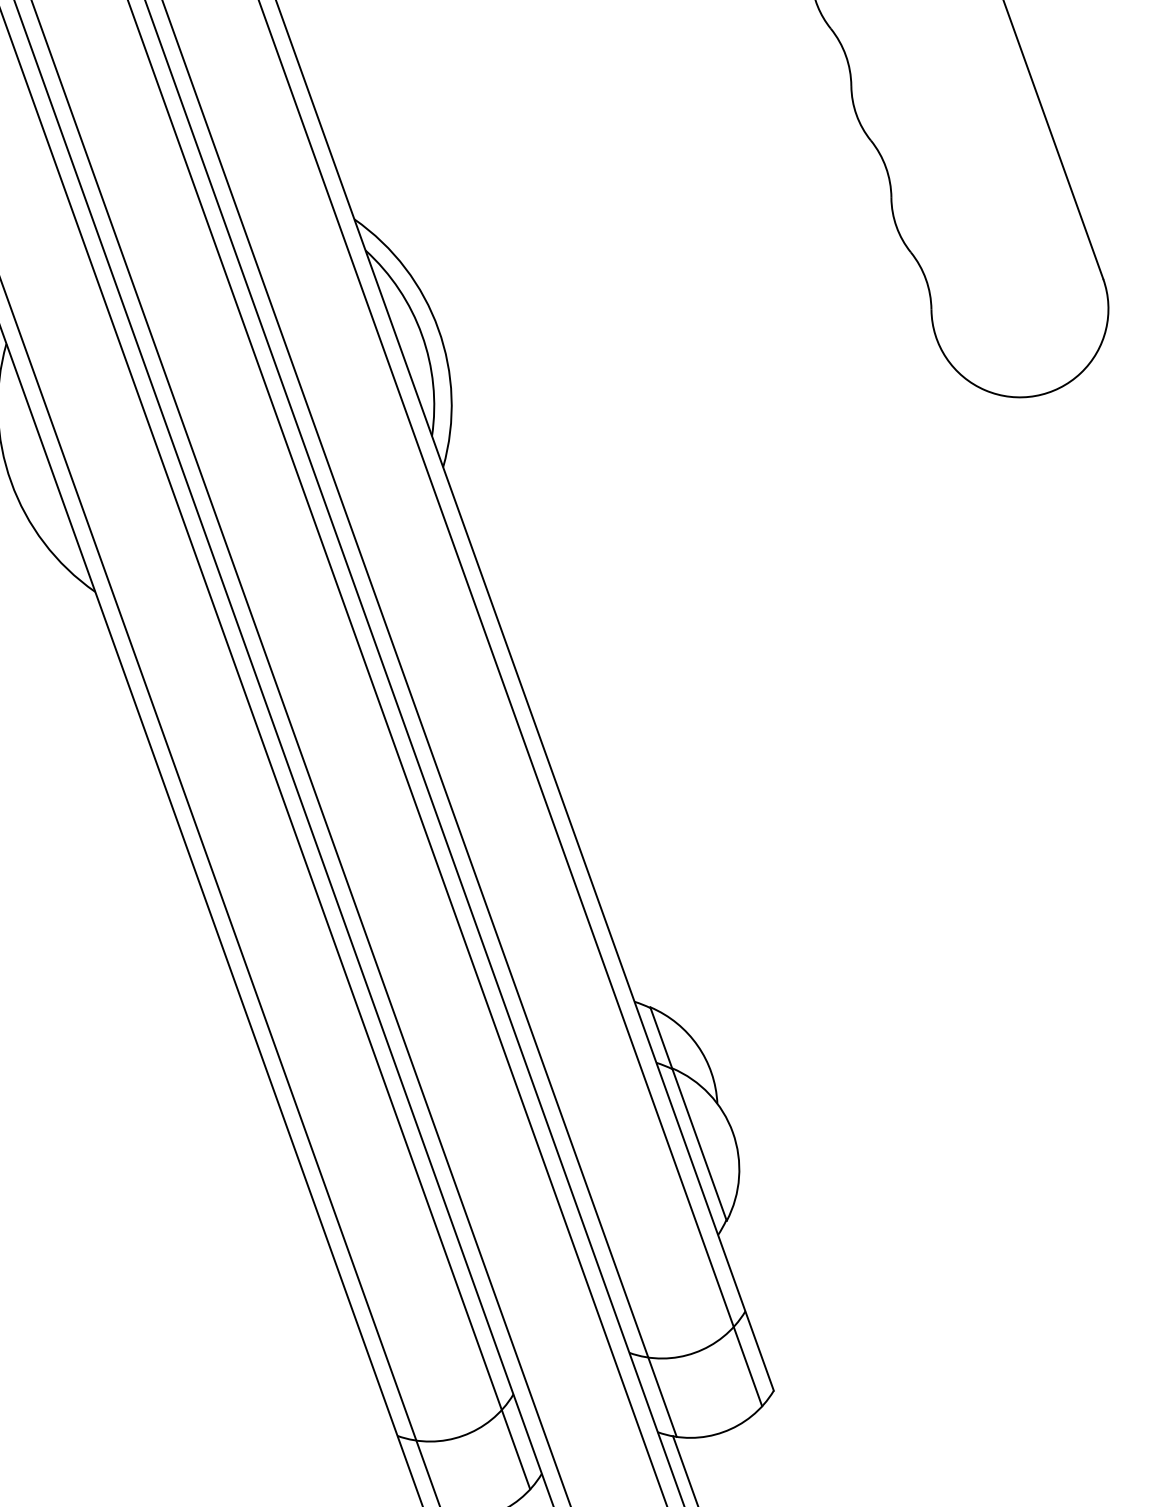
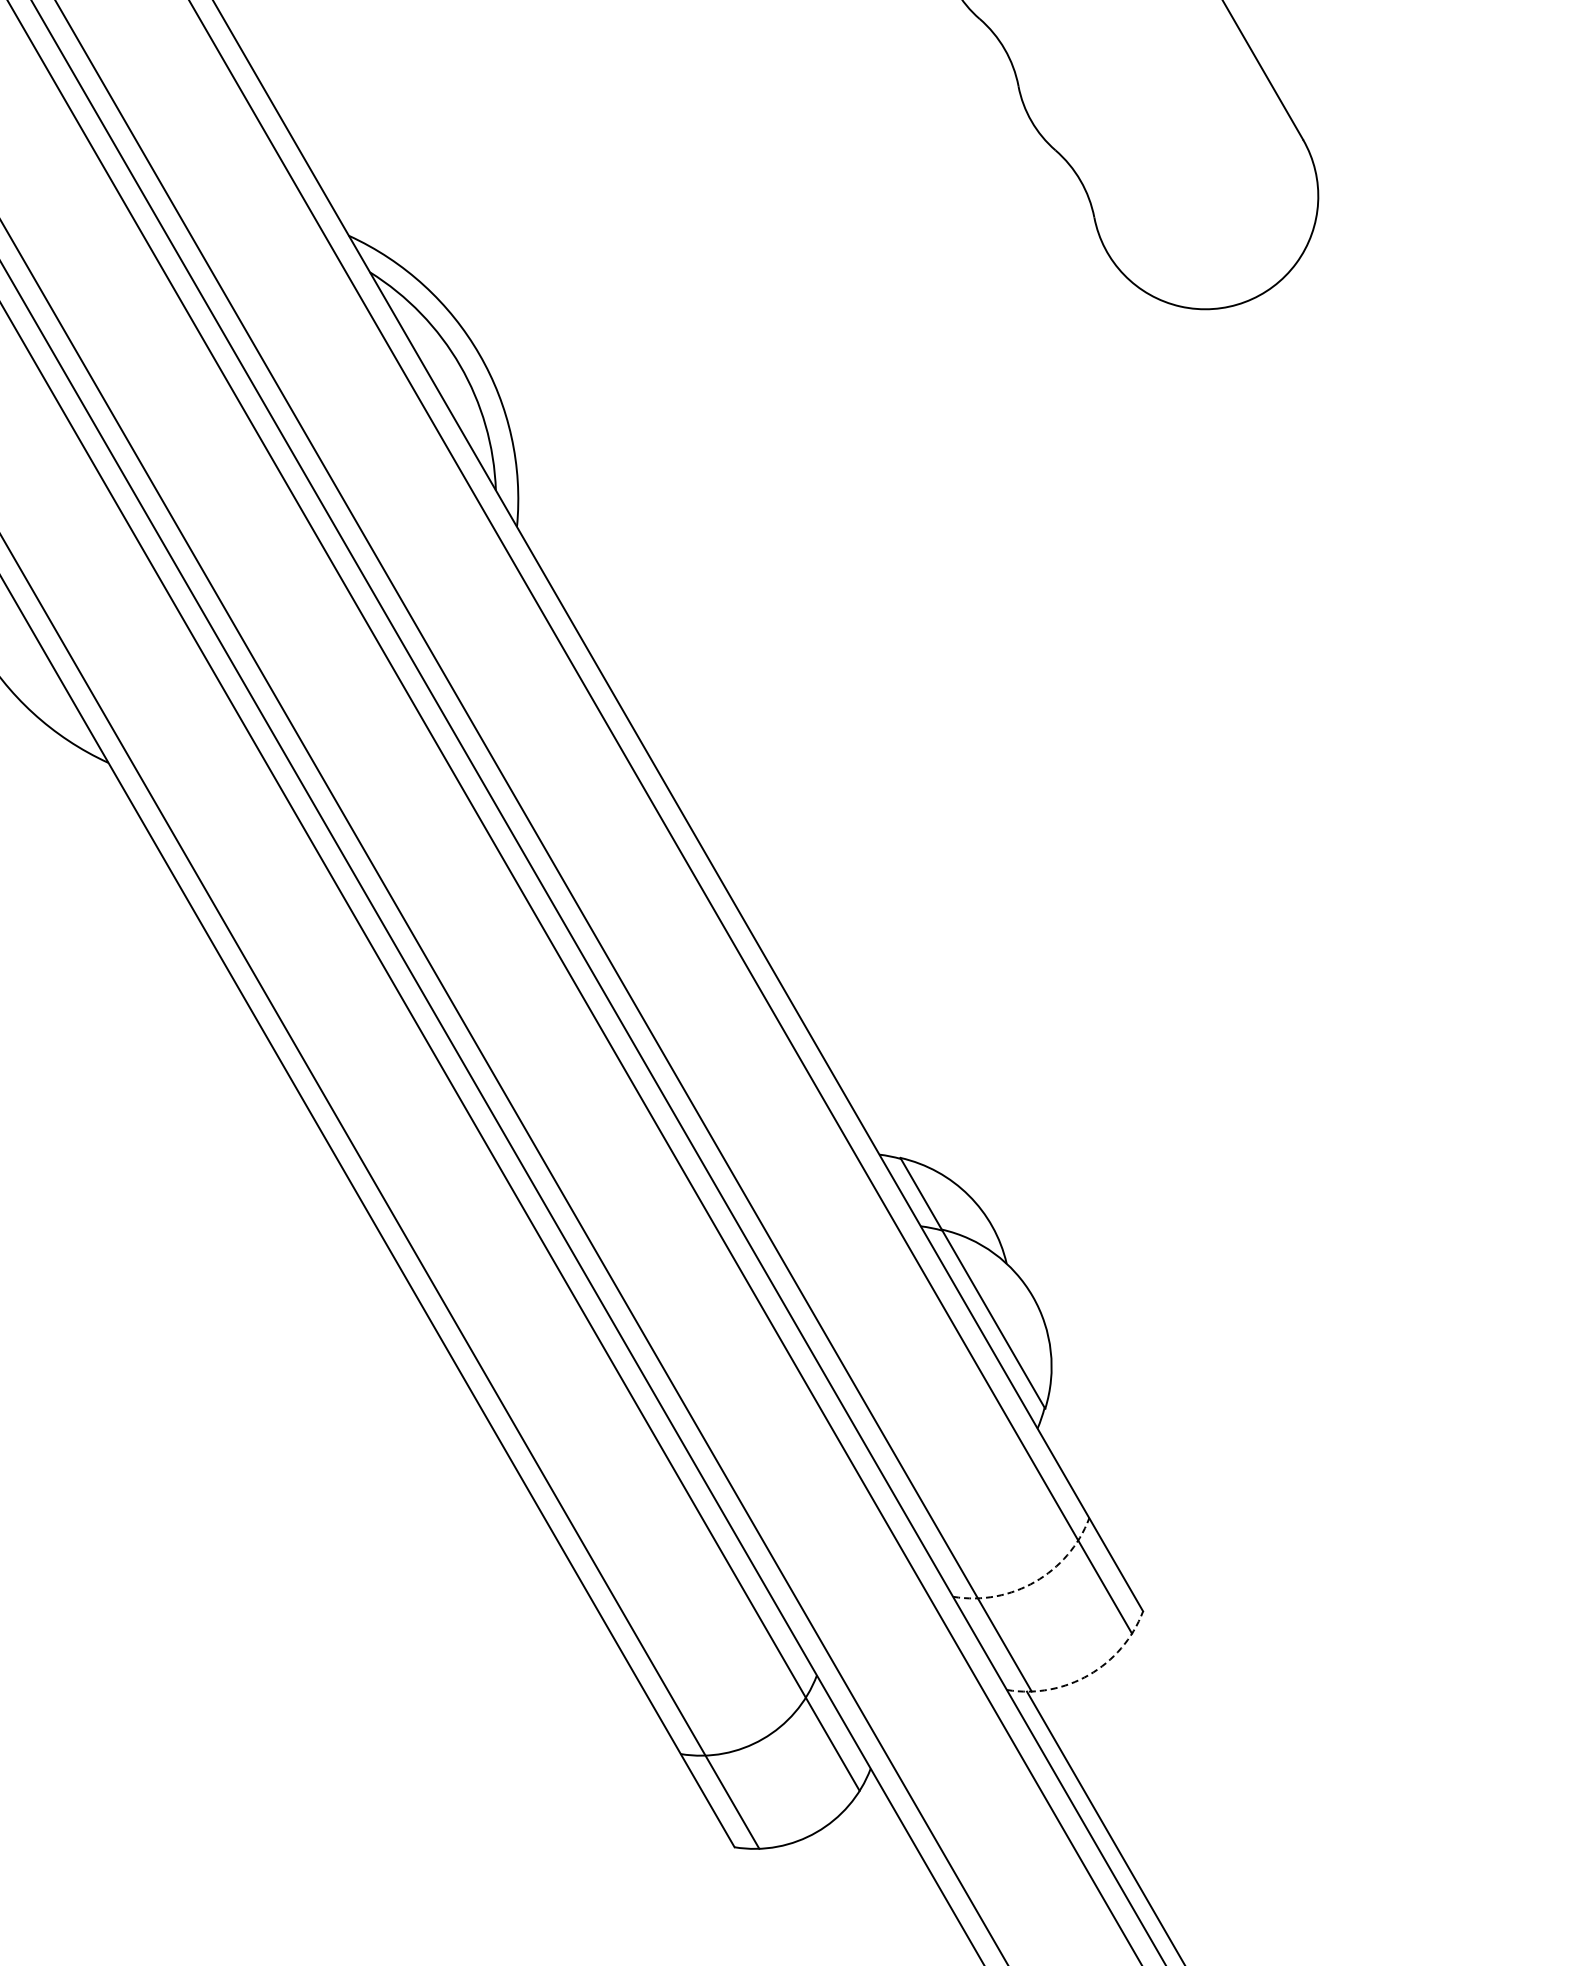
arc: (695, 1352) -> (1035, 1581), solid -> dashed
arc: (723, 1432) -> (1089, 1675), solid -> dashed

